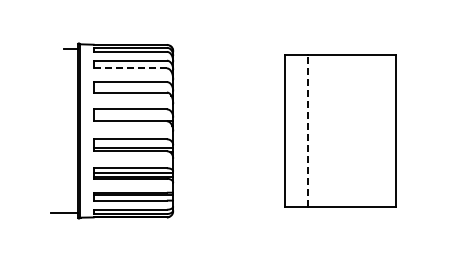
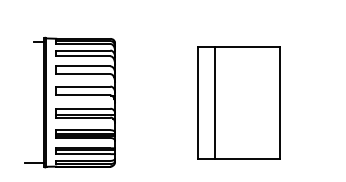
line: (130, 68) -> (83, 56), dashed -> solid
line: (308, 131) -> (215, 102), dashed -> solid

